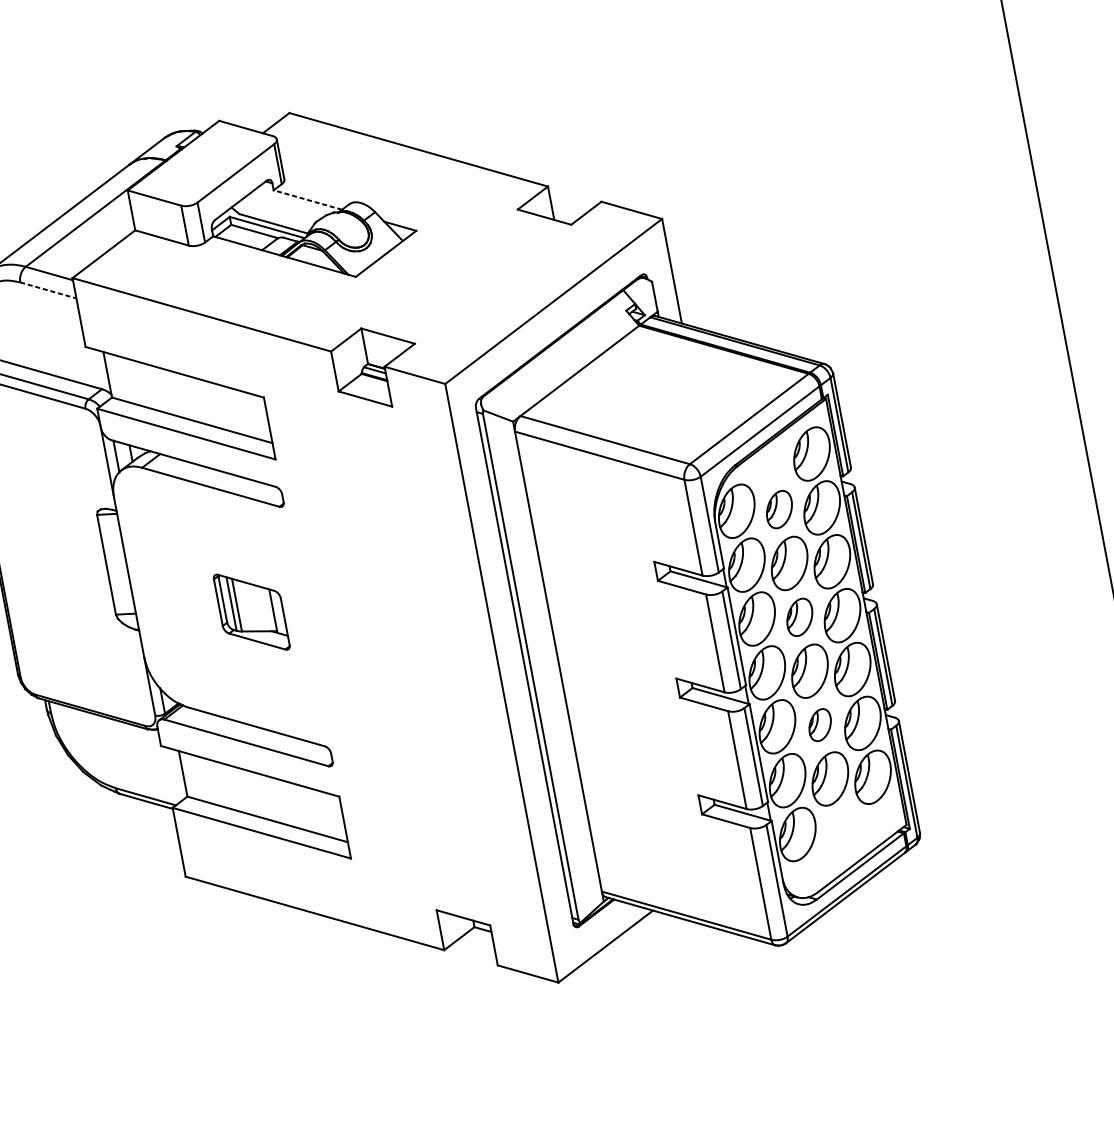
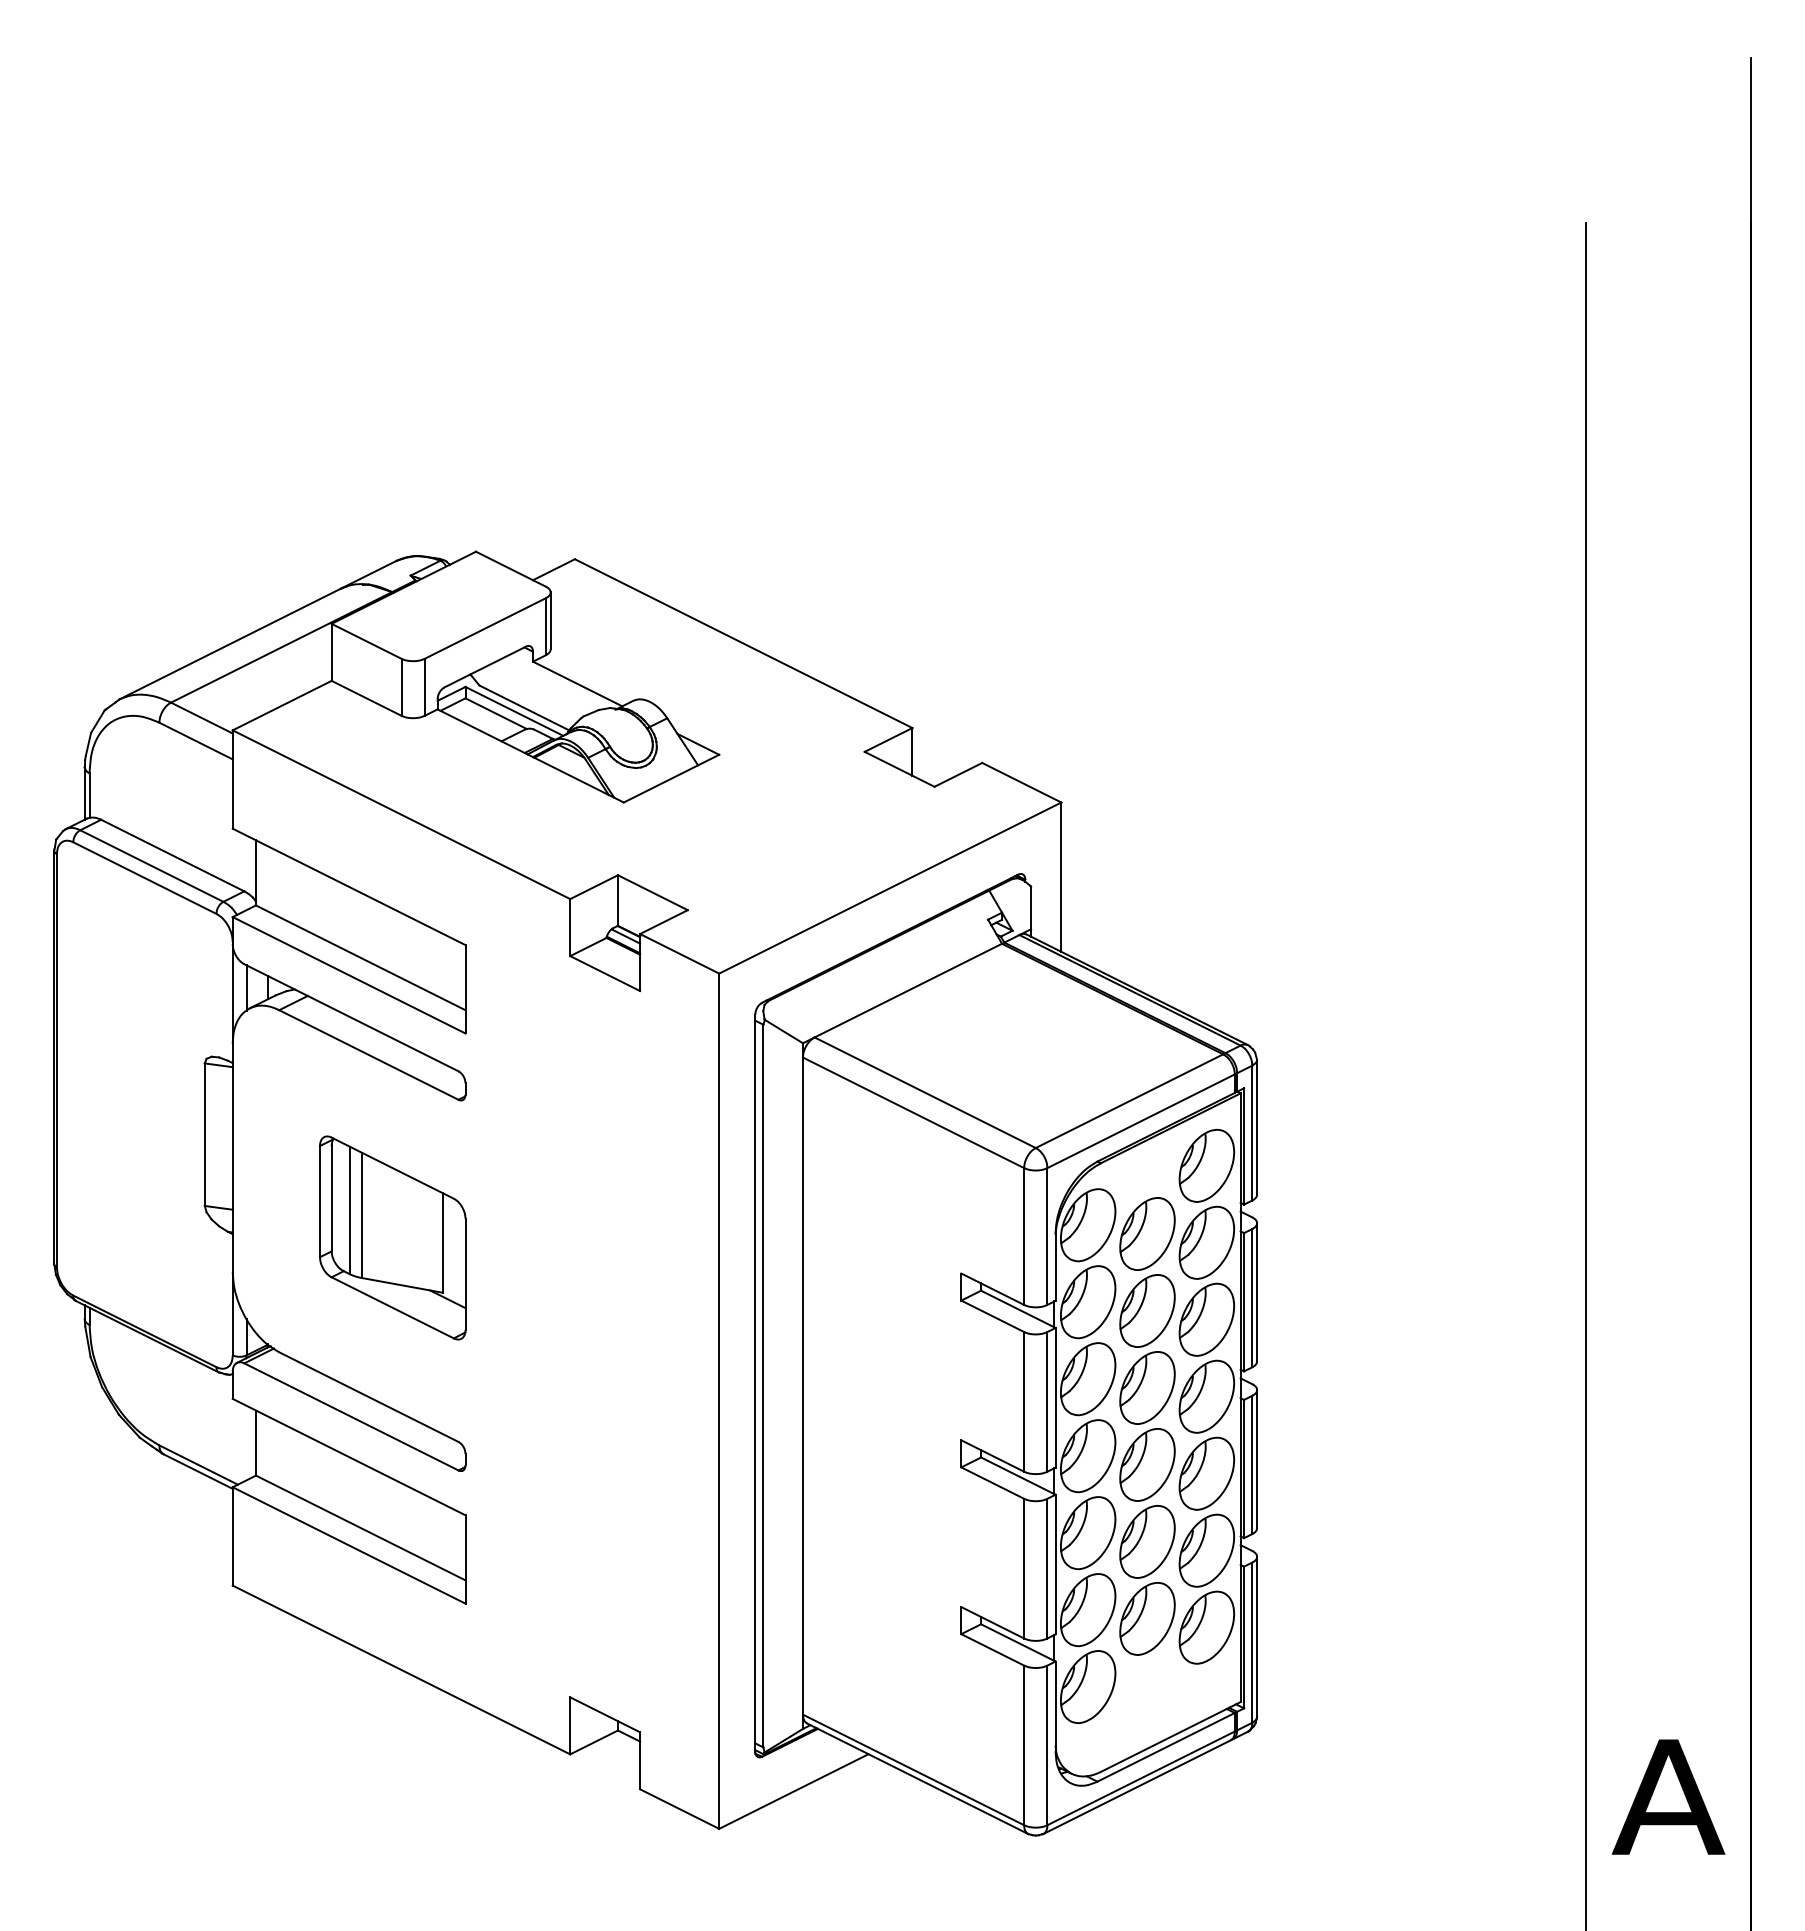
line: (307, 200) -> (577, 684), dashed -> solid
line: (48, 290) -> (196, 741), dashed -> solid
part: (779, 509) -> (1147, 1233), size x1.43
part: (251, 611) -> (392, 1237), size x1.67
part: (799, 617) -> (1147, 1387), size x1.43
part: (820, 724) -> (1147, 1541), size x1.67

